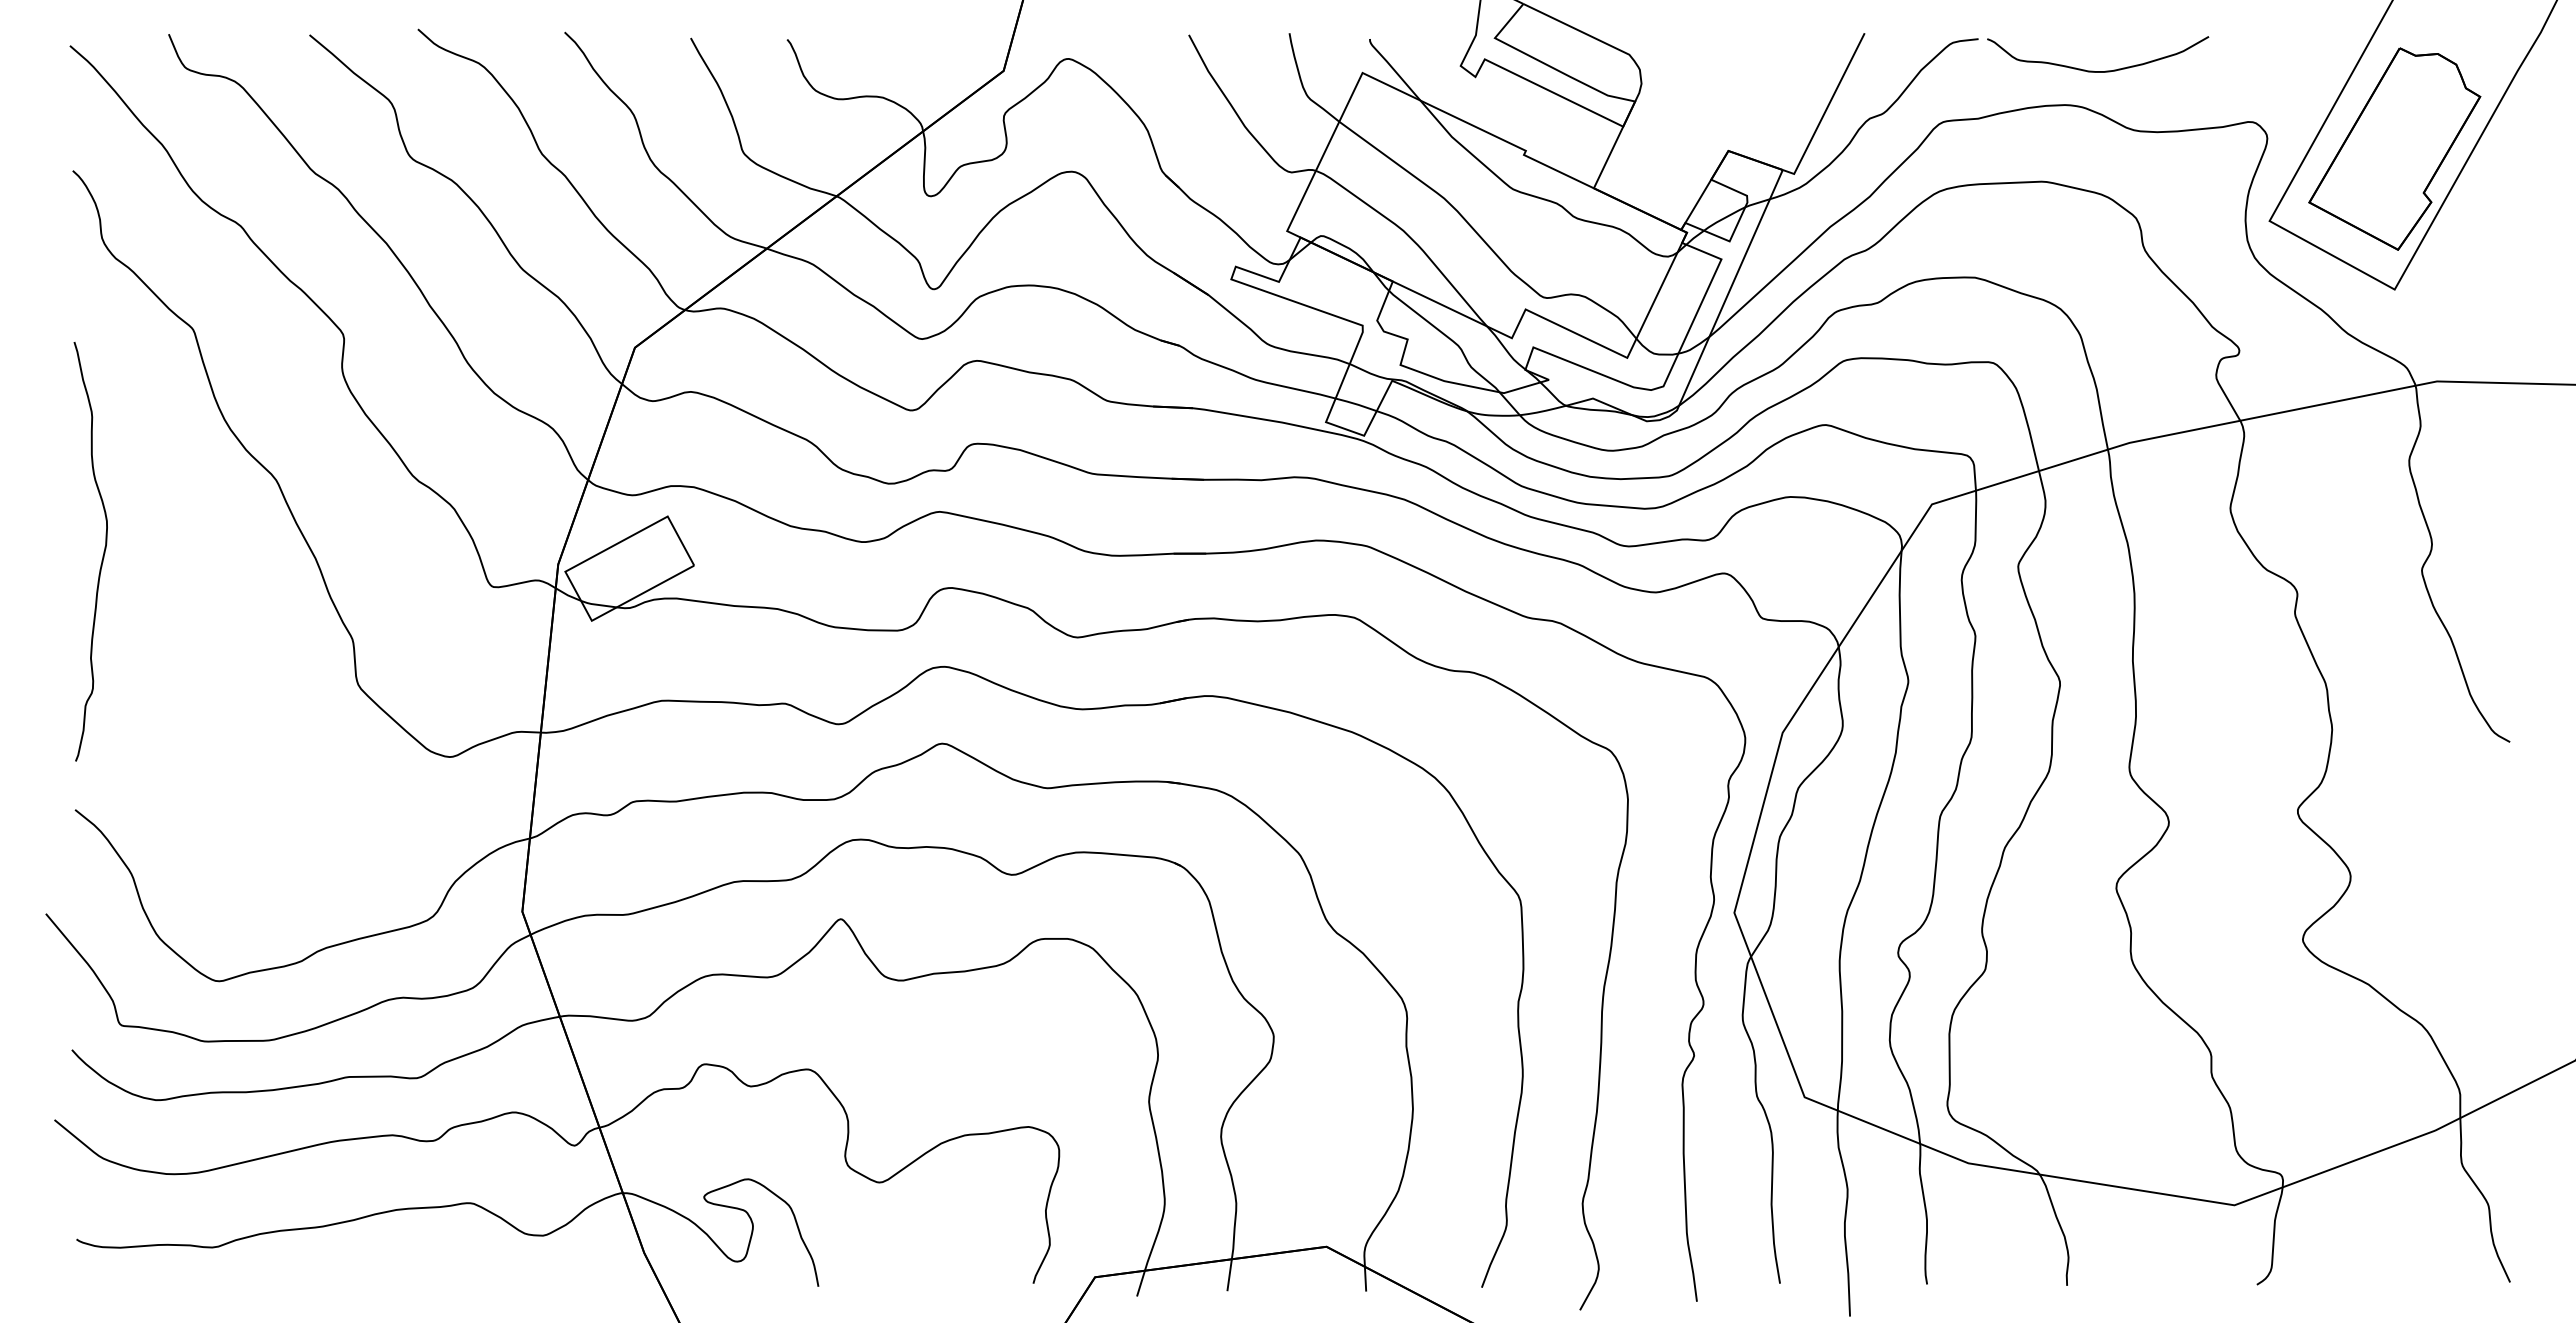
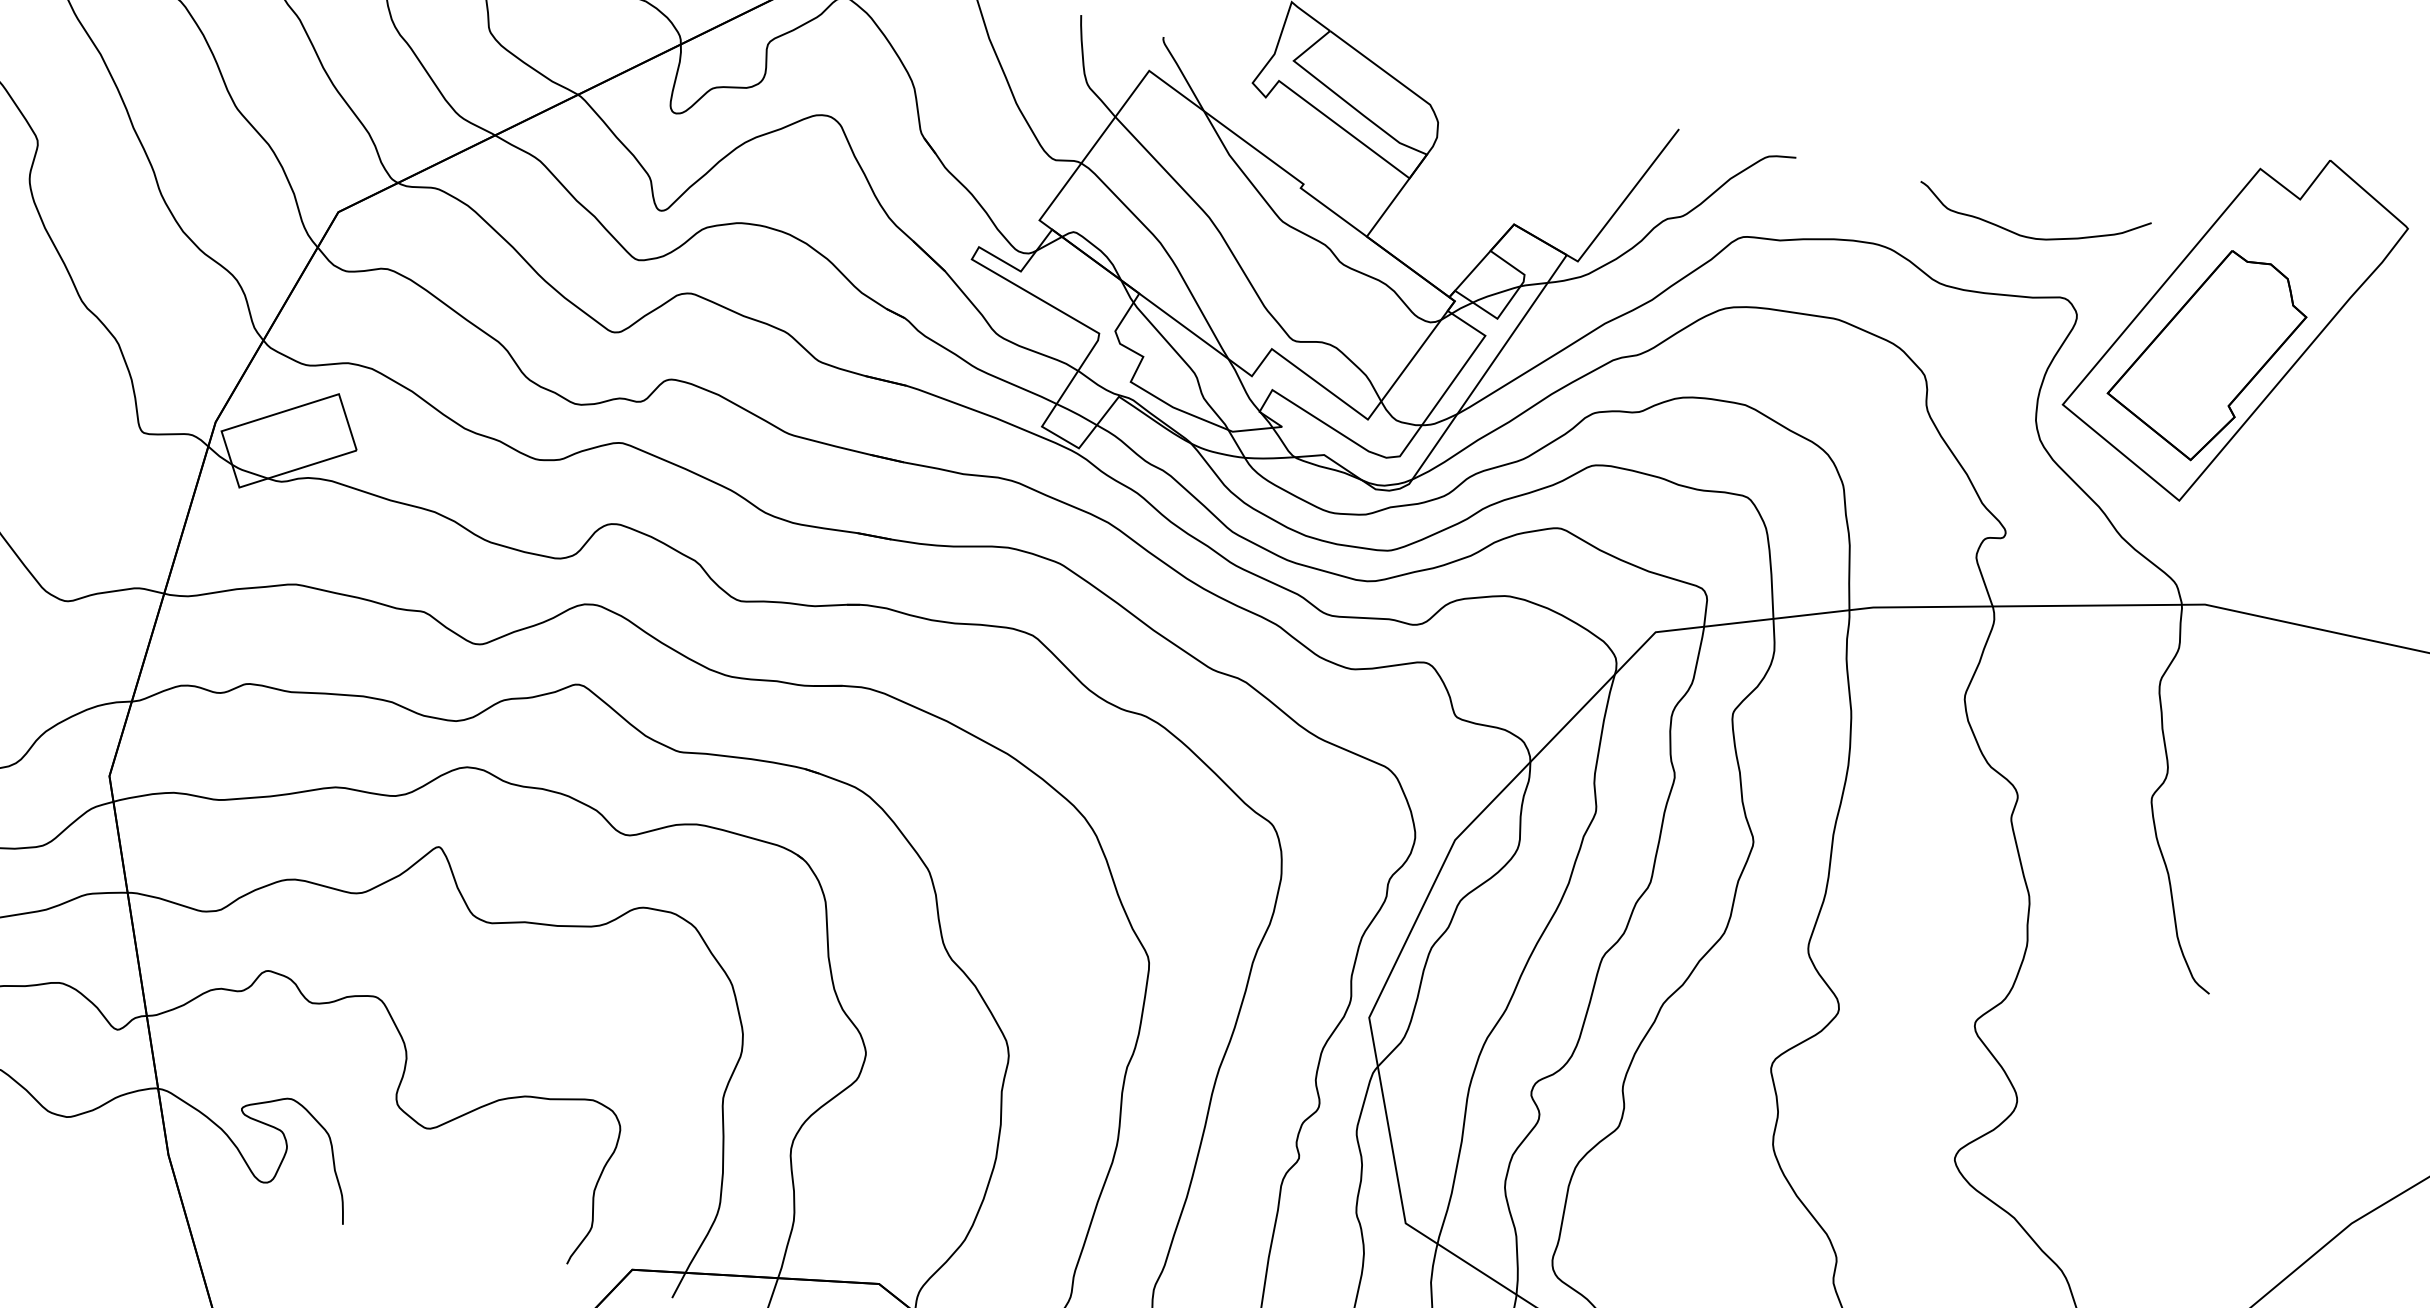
curve: (2093, 70) -> (2024, 235), moved

